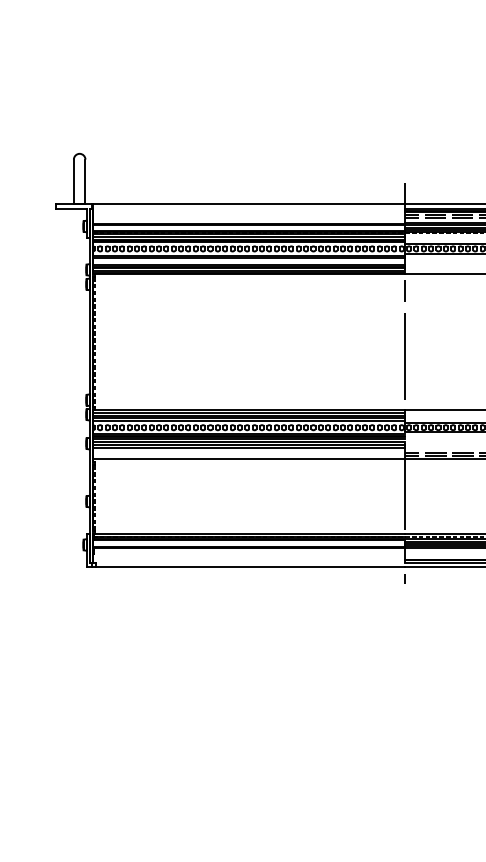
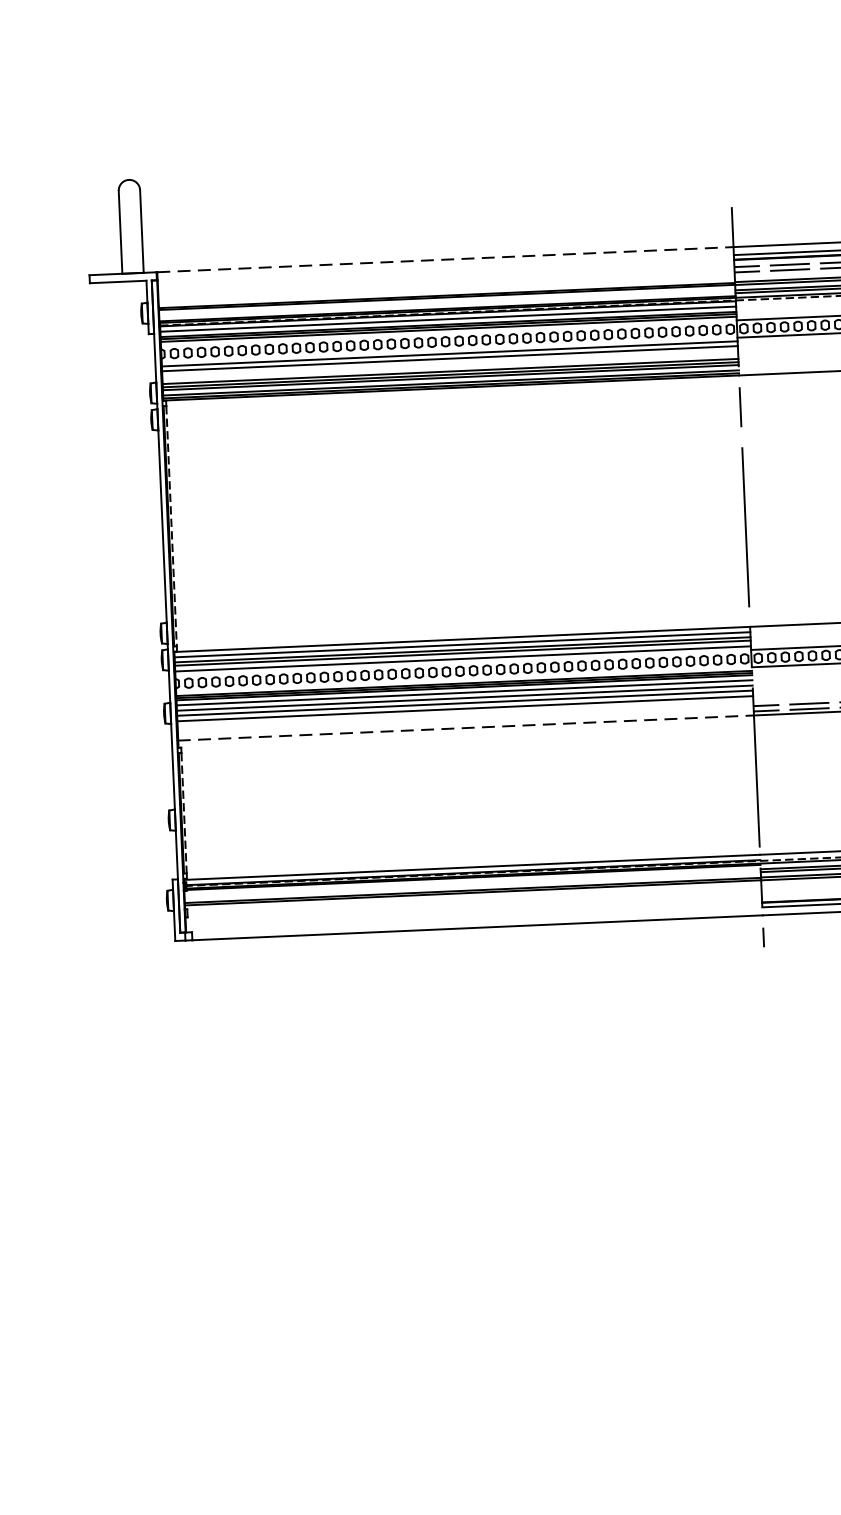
line: (249, 204) -> (446, 259), solid -> dashed
line: (249, 458) -> (466, 727), solid -> dashed

